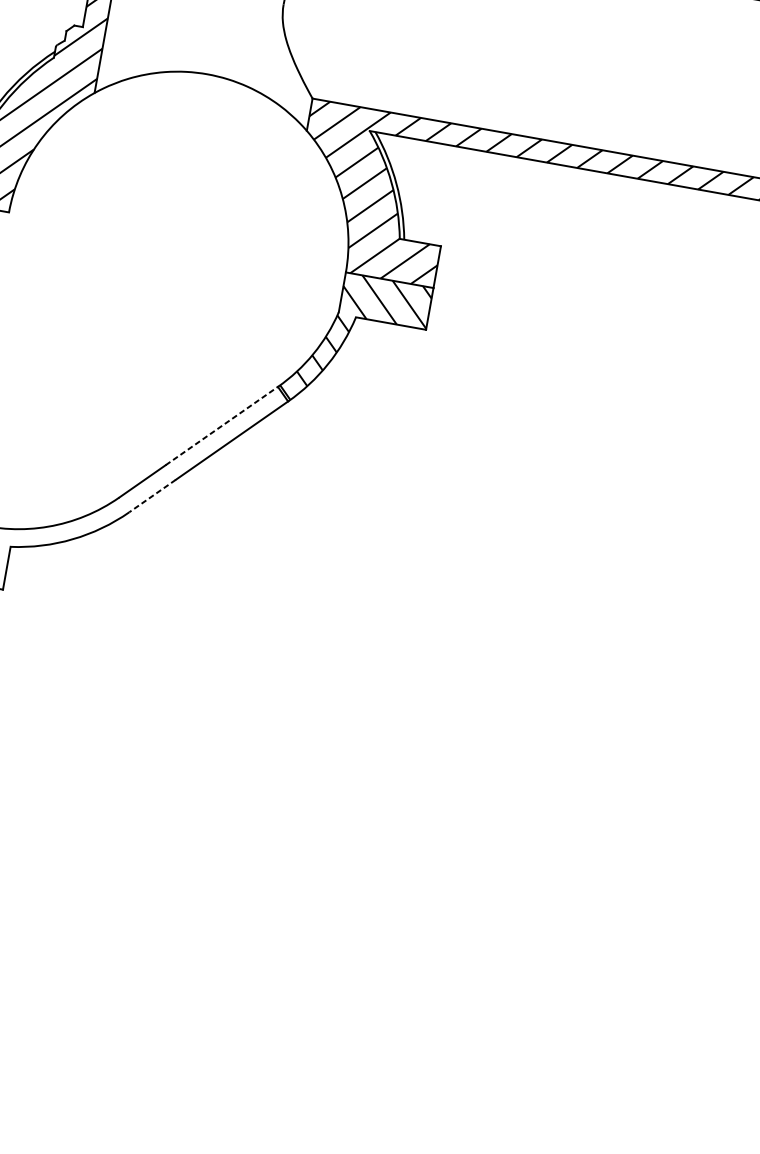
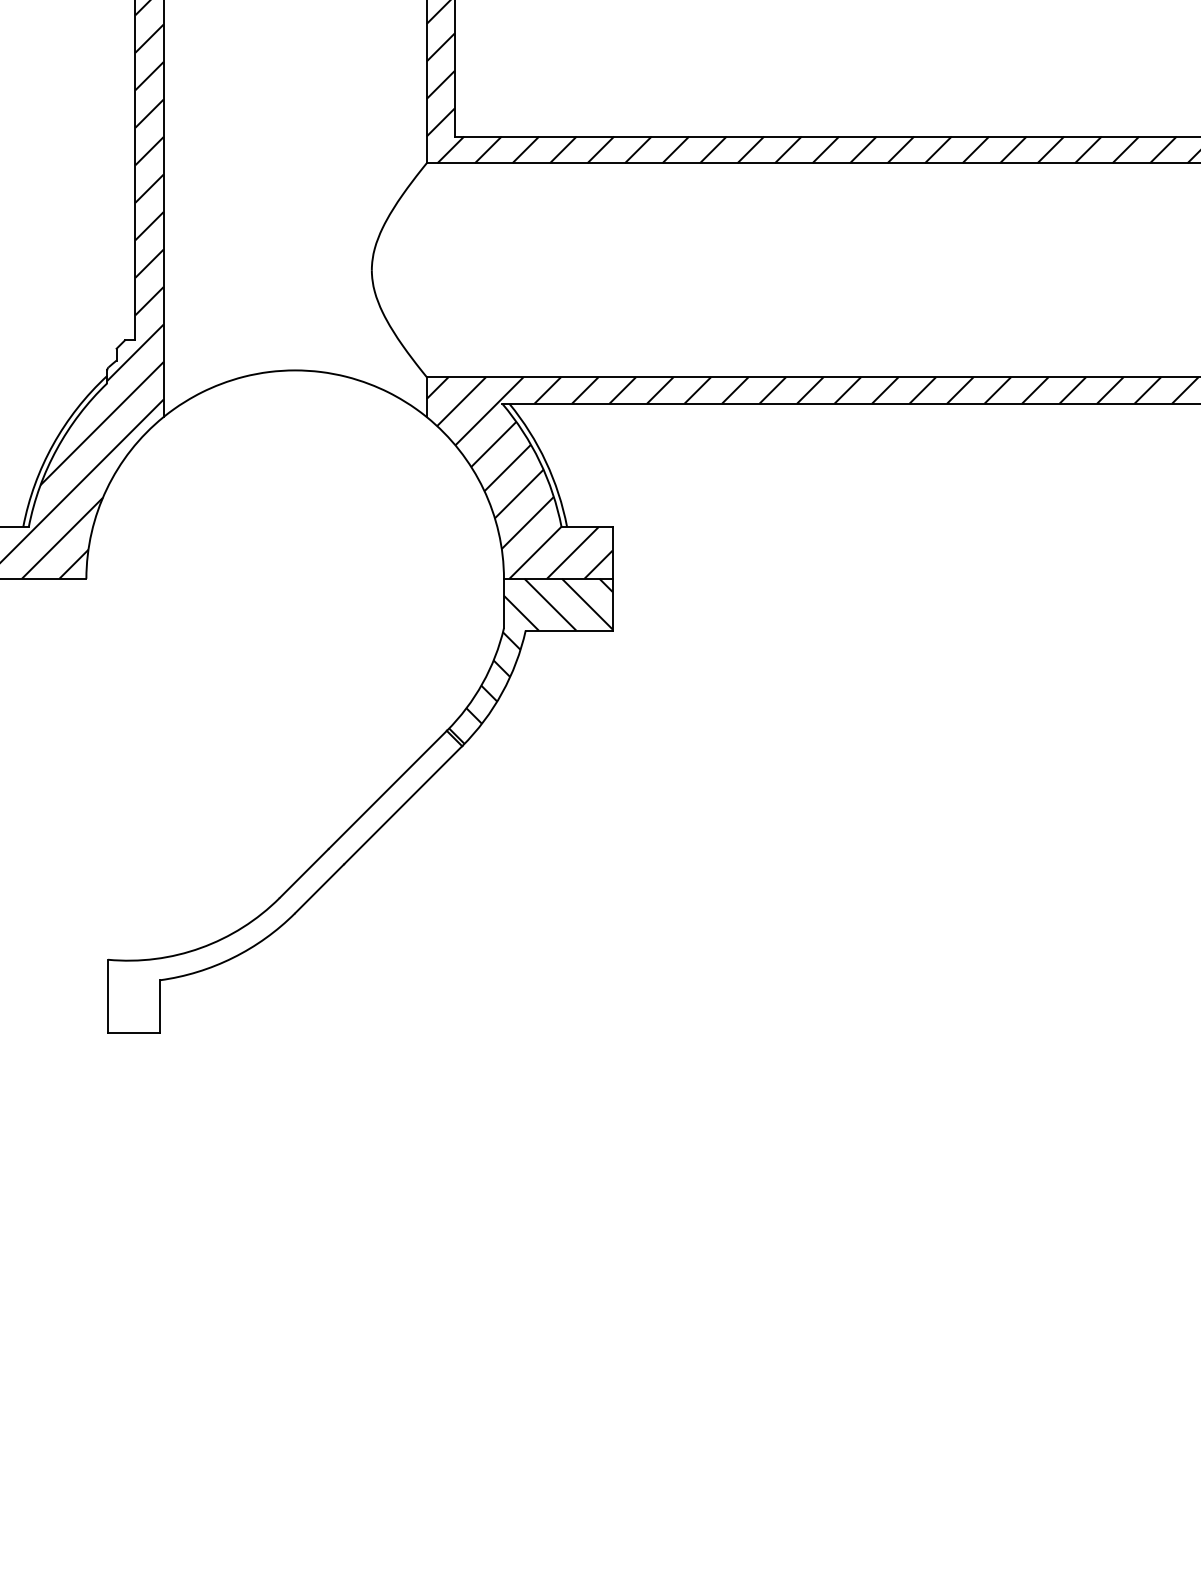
line: (221, 425) -> (387, 789), dashed -> solid
line: (152, 495) -> (319, 888), dashed -> solid

